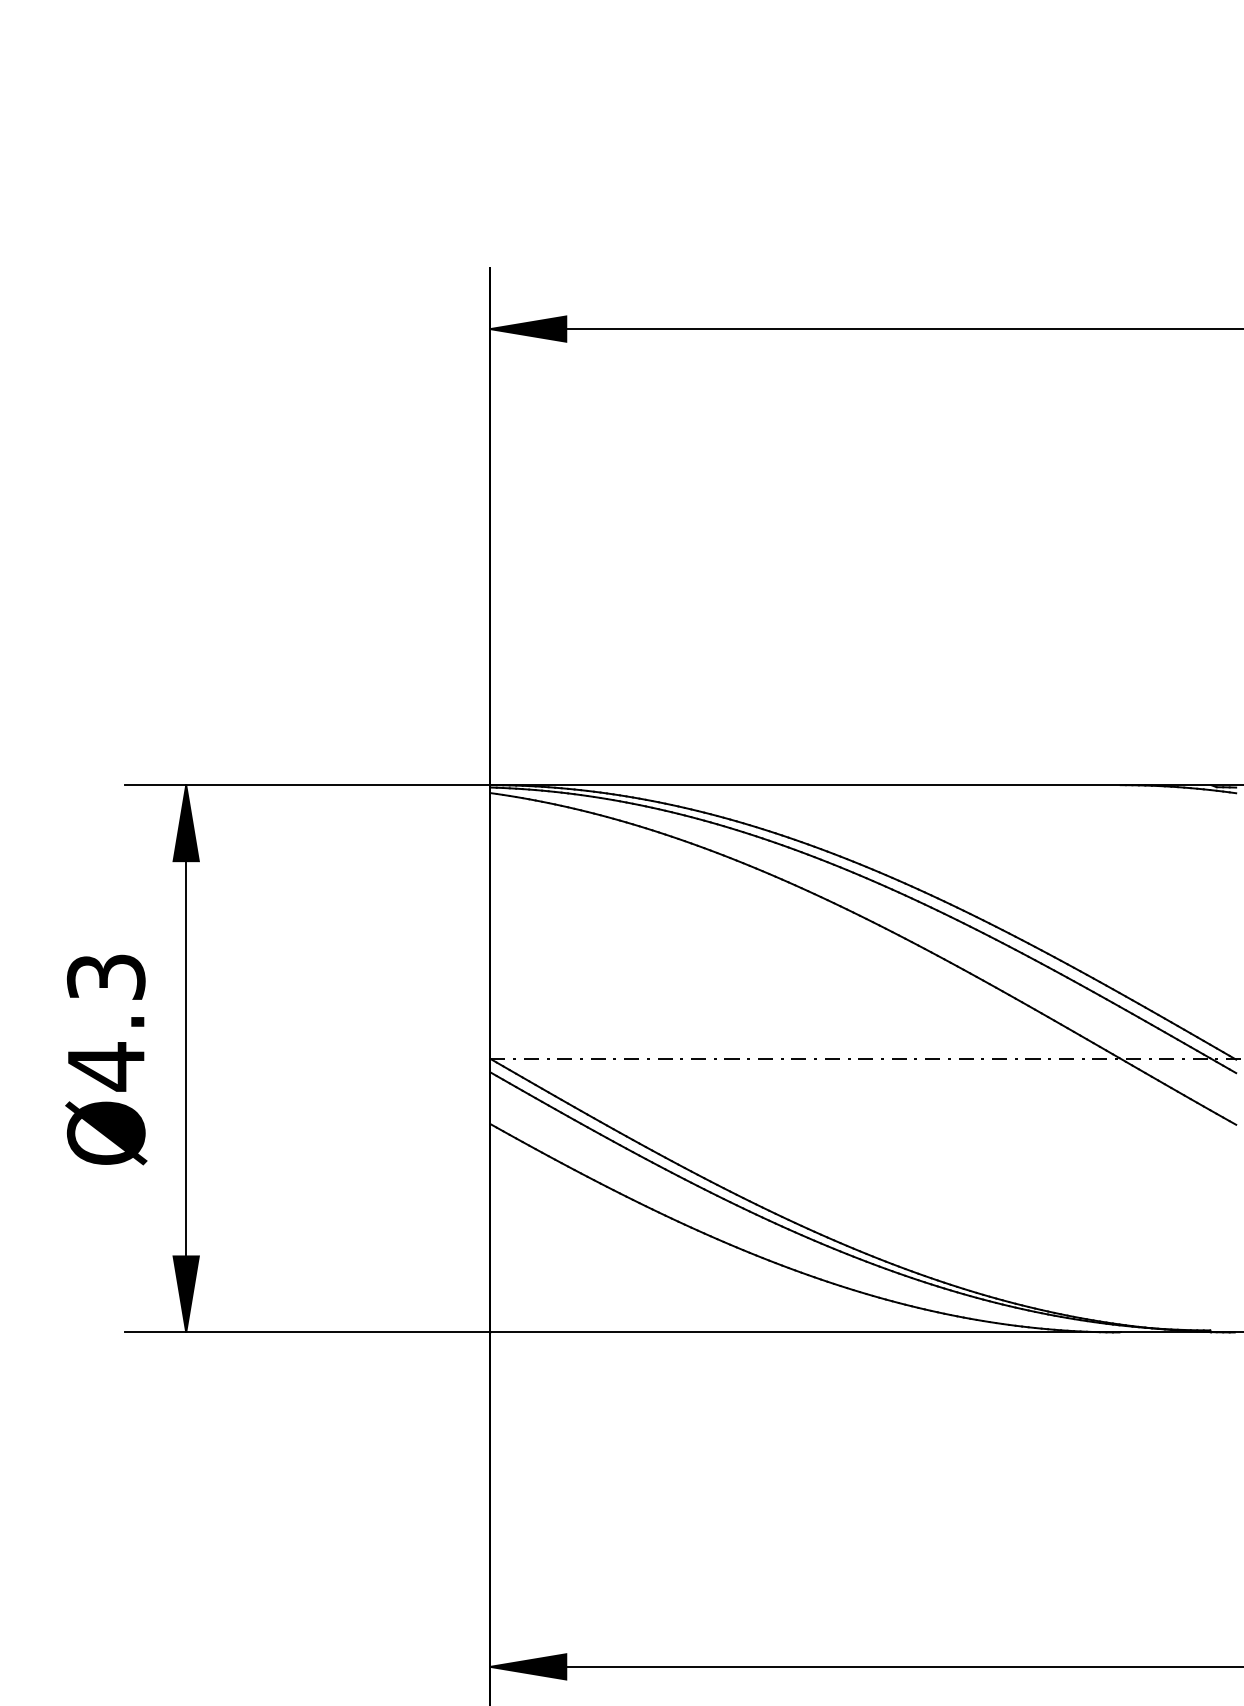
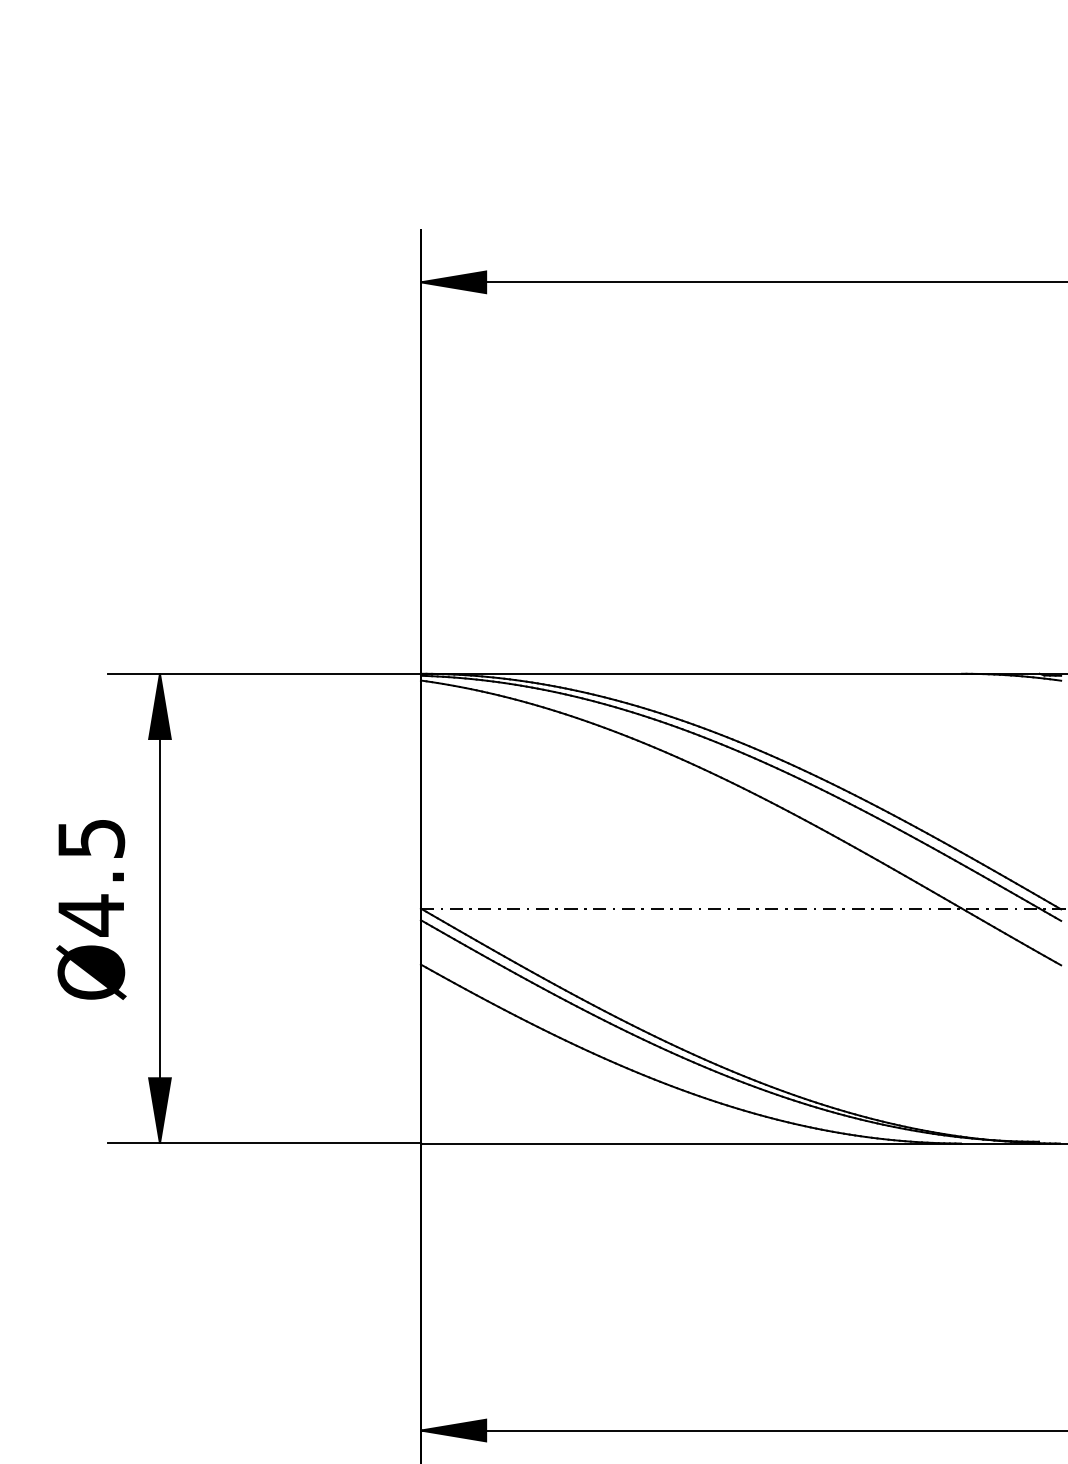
text: (105, 977) -> (90, 838), Ø4.3 -> Ø4.5

